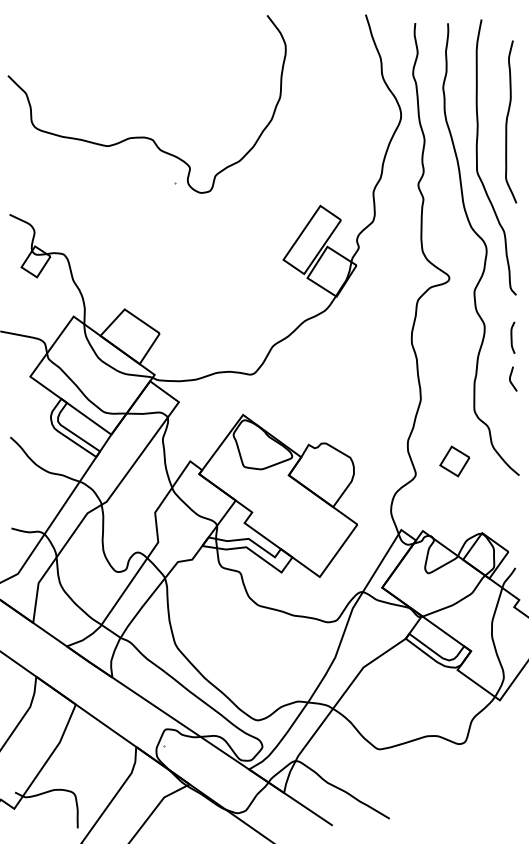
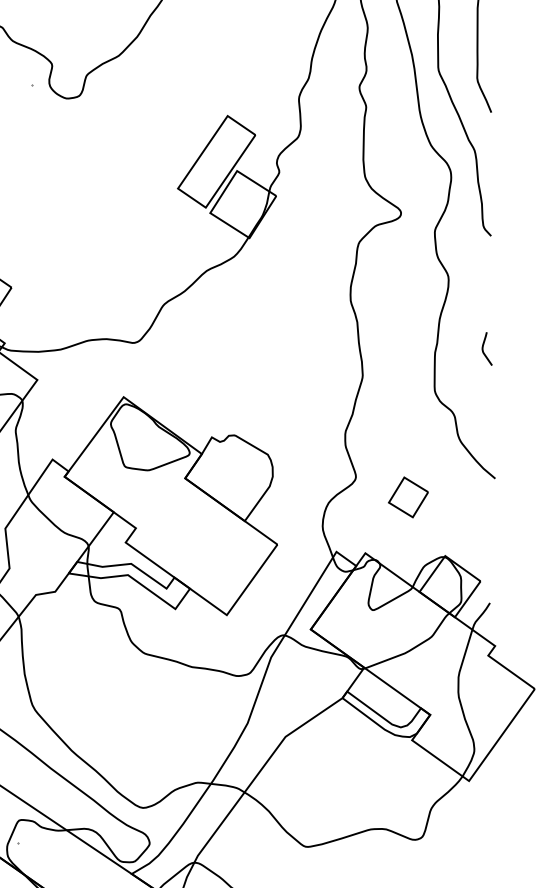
curve: (512, 337) -> (486, 292), removed
part: (454, 461) -> (407, 497), moved

